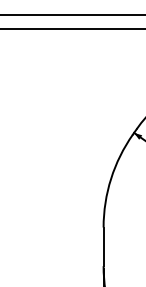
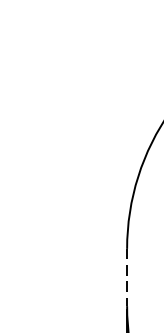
line: (103, 247) -> (126, 278), solid -> dashed

